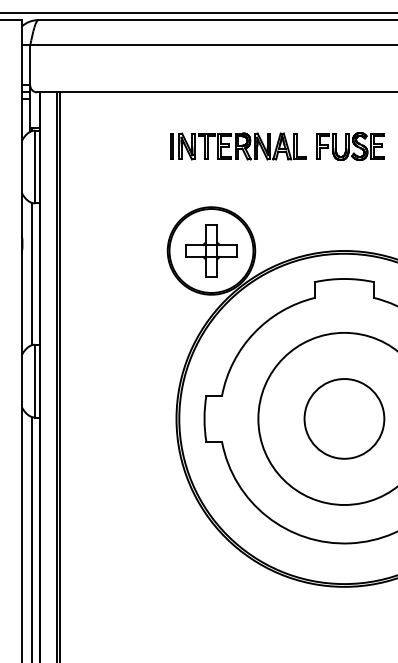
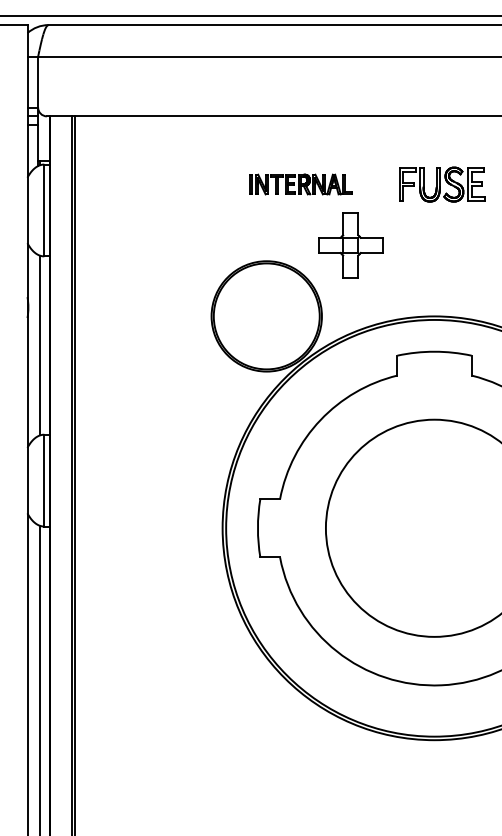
part: (238, 146) -> (300, 184), size x0.6
part: (211, 251) -> (350, 245), moved
circle: (344, 419) -> (434, 528), removed

